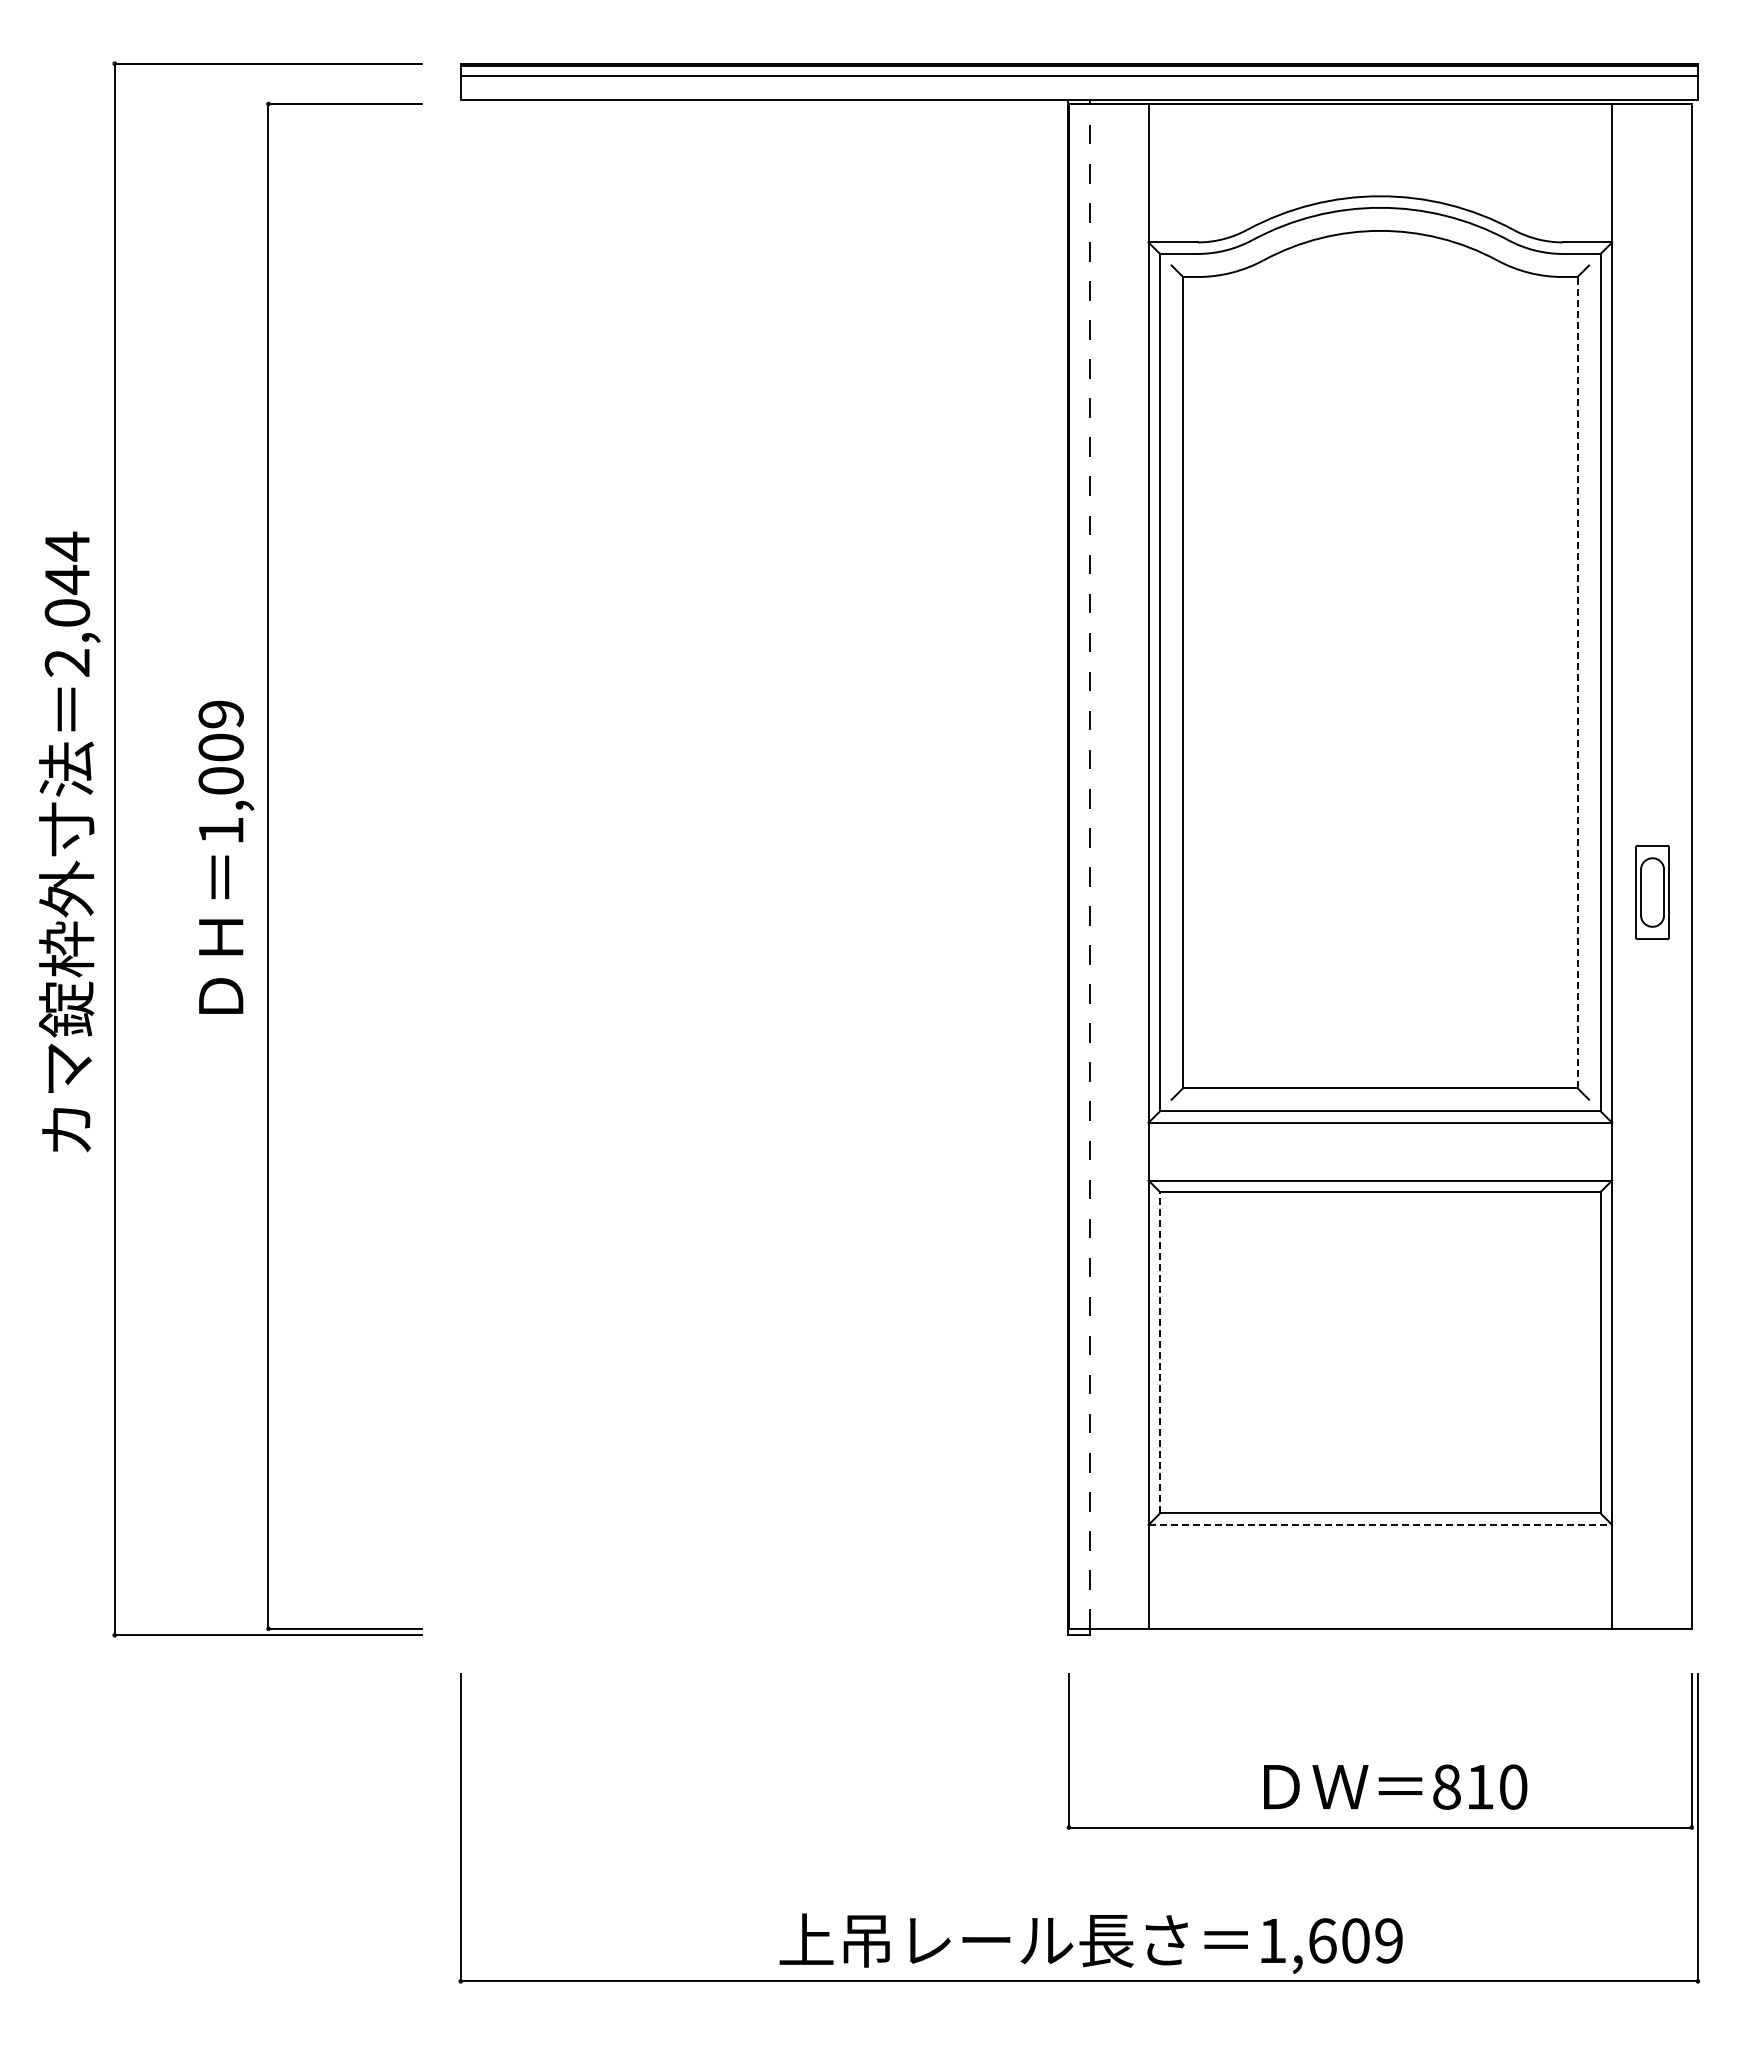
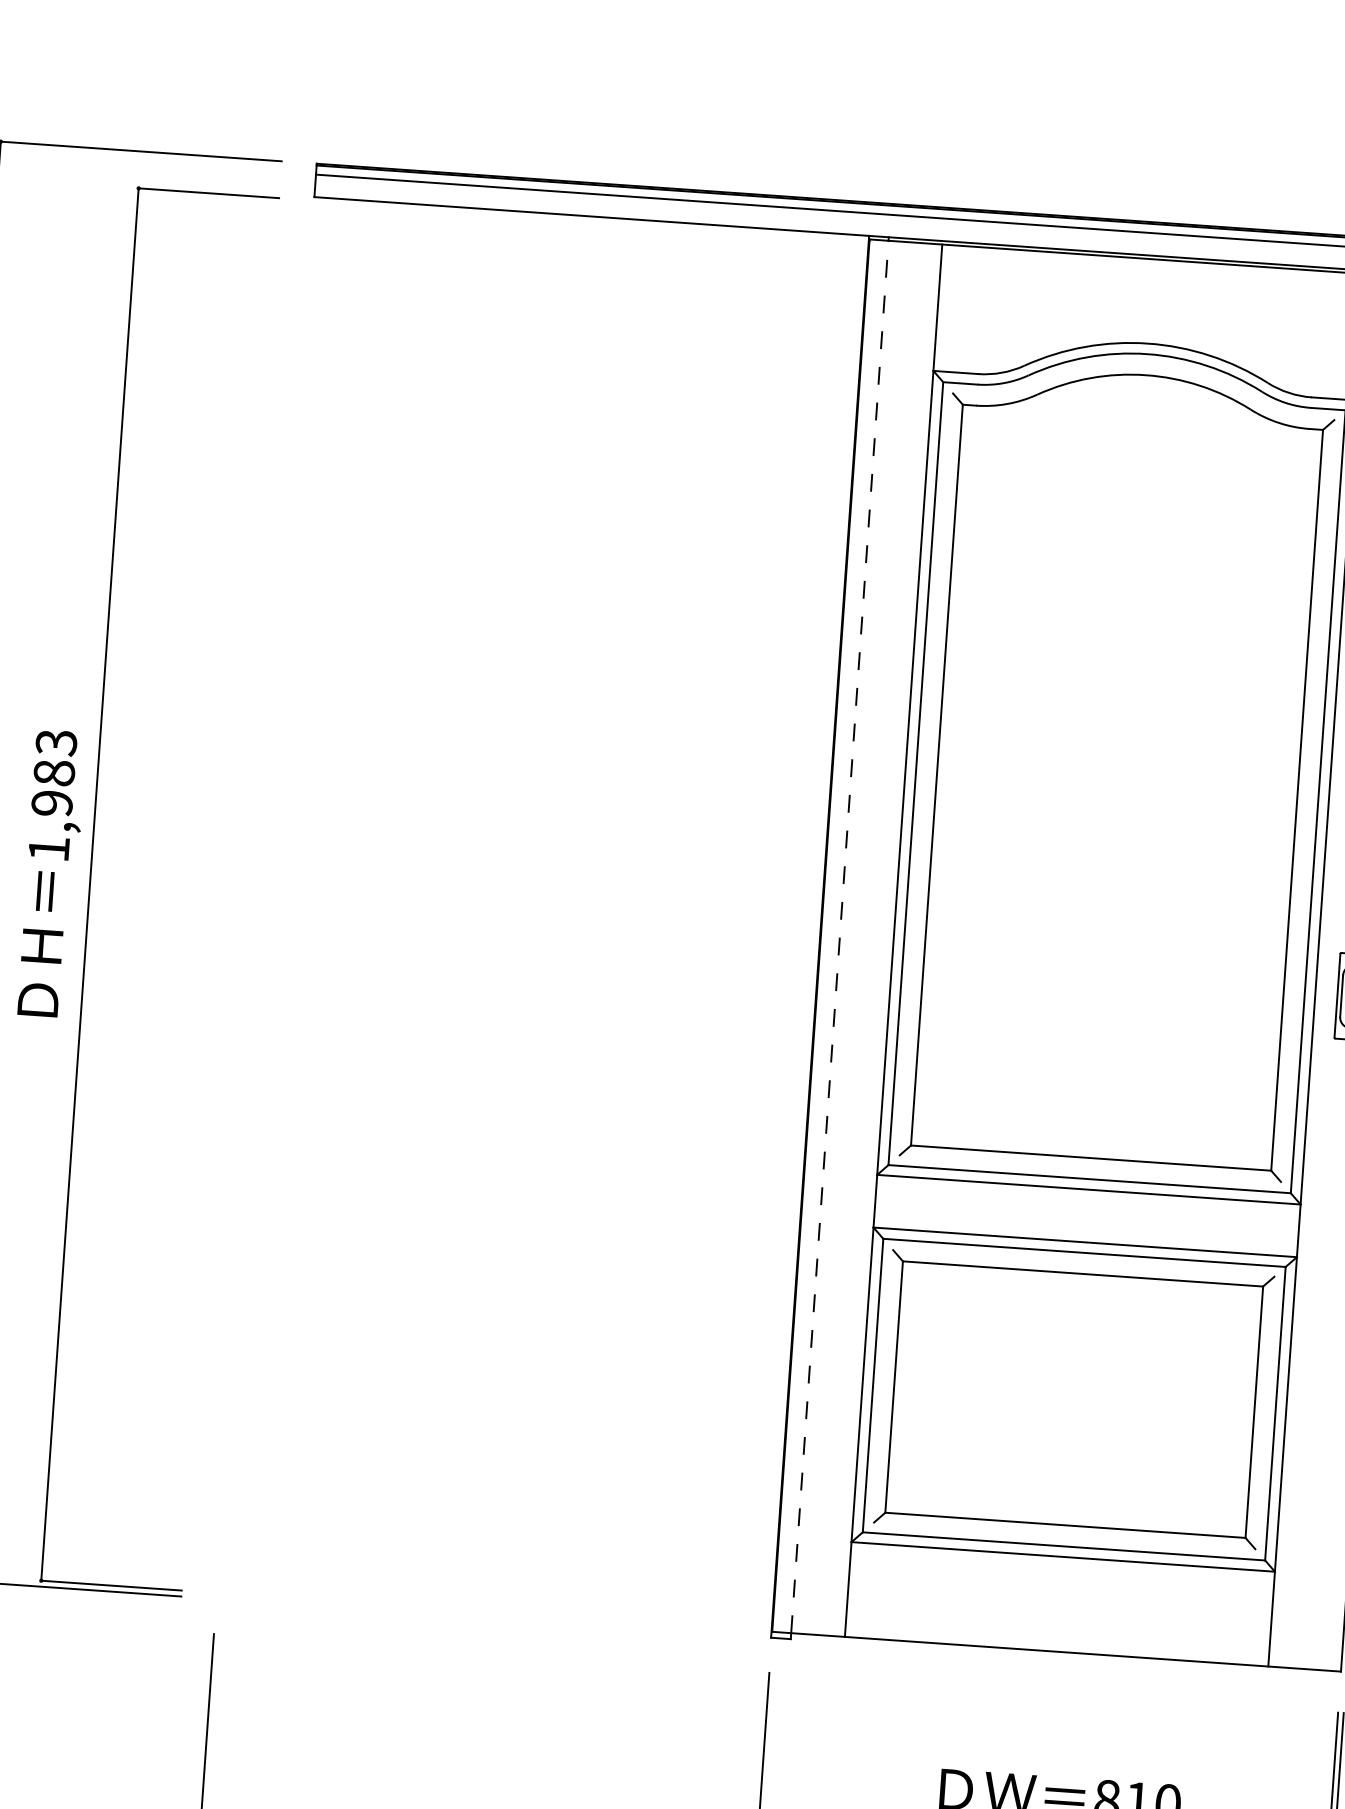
line: (1577, 682) -> (1297, 800), dashed -> solid
text: (220, 747) -> (53, 772), 1,009 -> 1,983
line: (1160, 1352) -> (873, 1385), dashed -> solid
part: (1380, 1352) -> (1074, 1399), added
line: (1380, 1524) -> (1063, 1556), dashed -> solid

